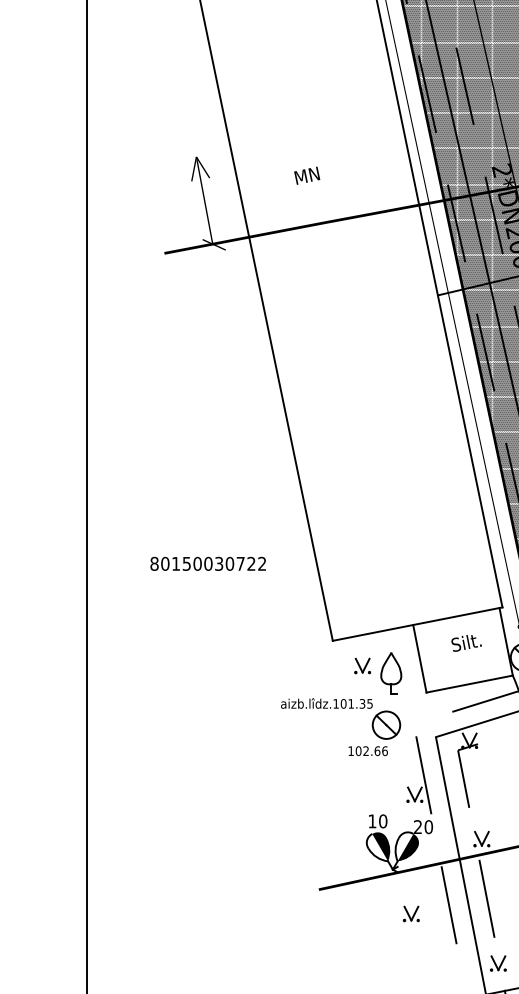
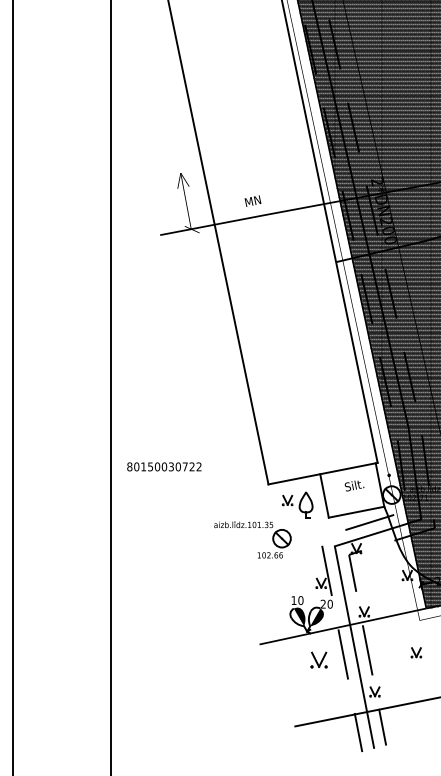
text: (306, 174) -> (252, 200), moved
text: (208, 563) -> (164, 466), moved
part: (339, 707) -> (251, 527), moved
part: (410, 913) -> (318, 659), size x1.6

